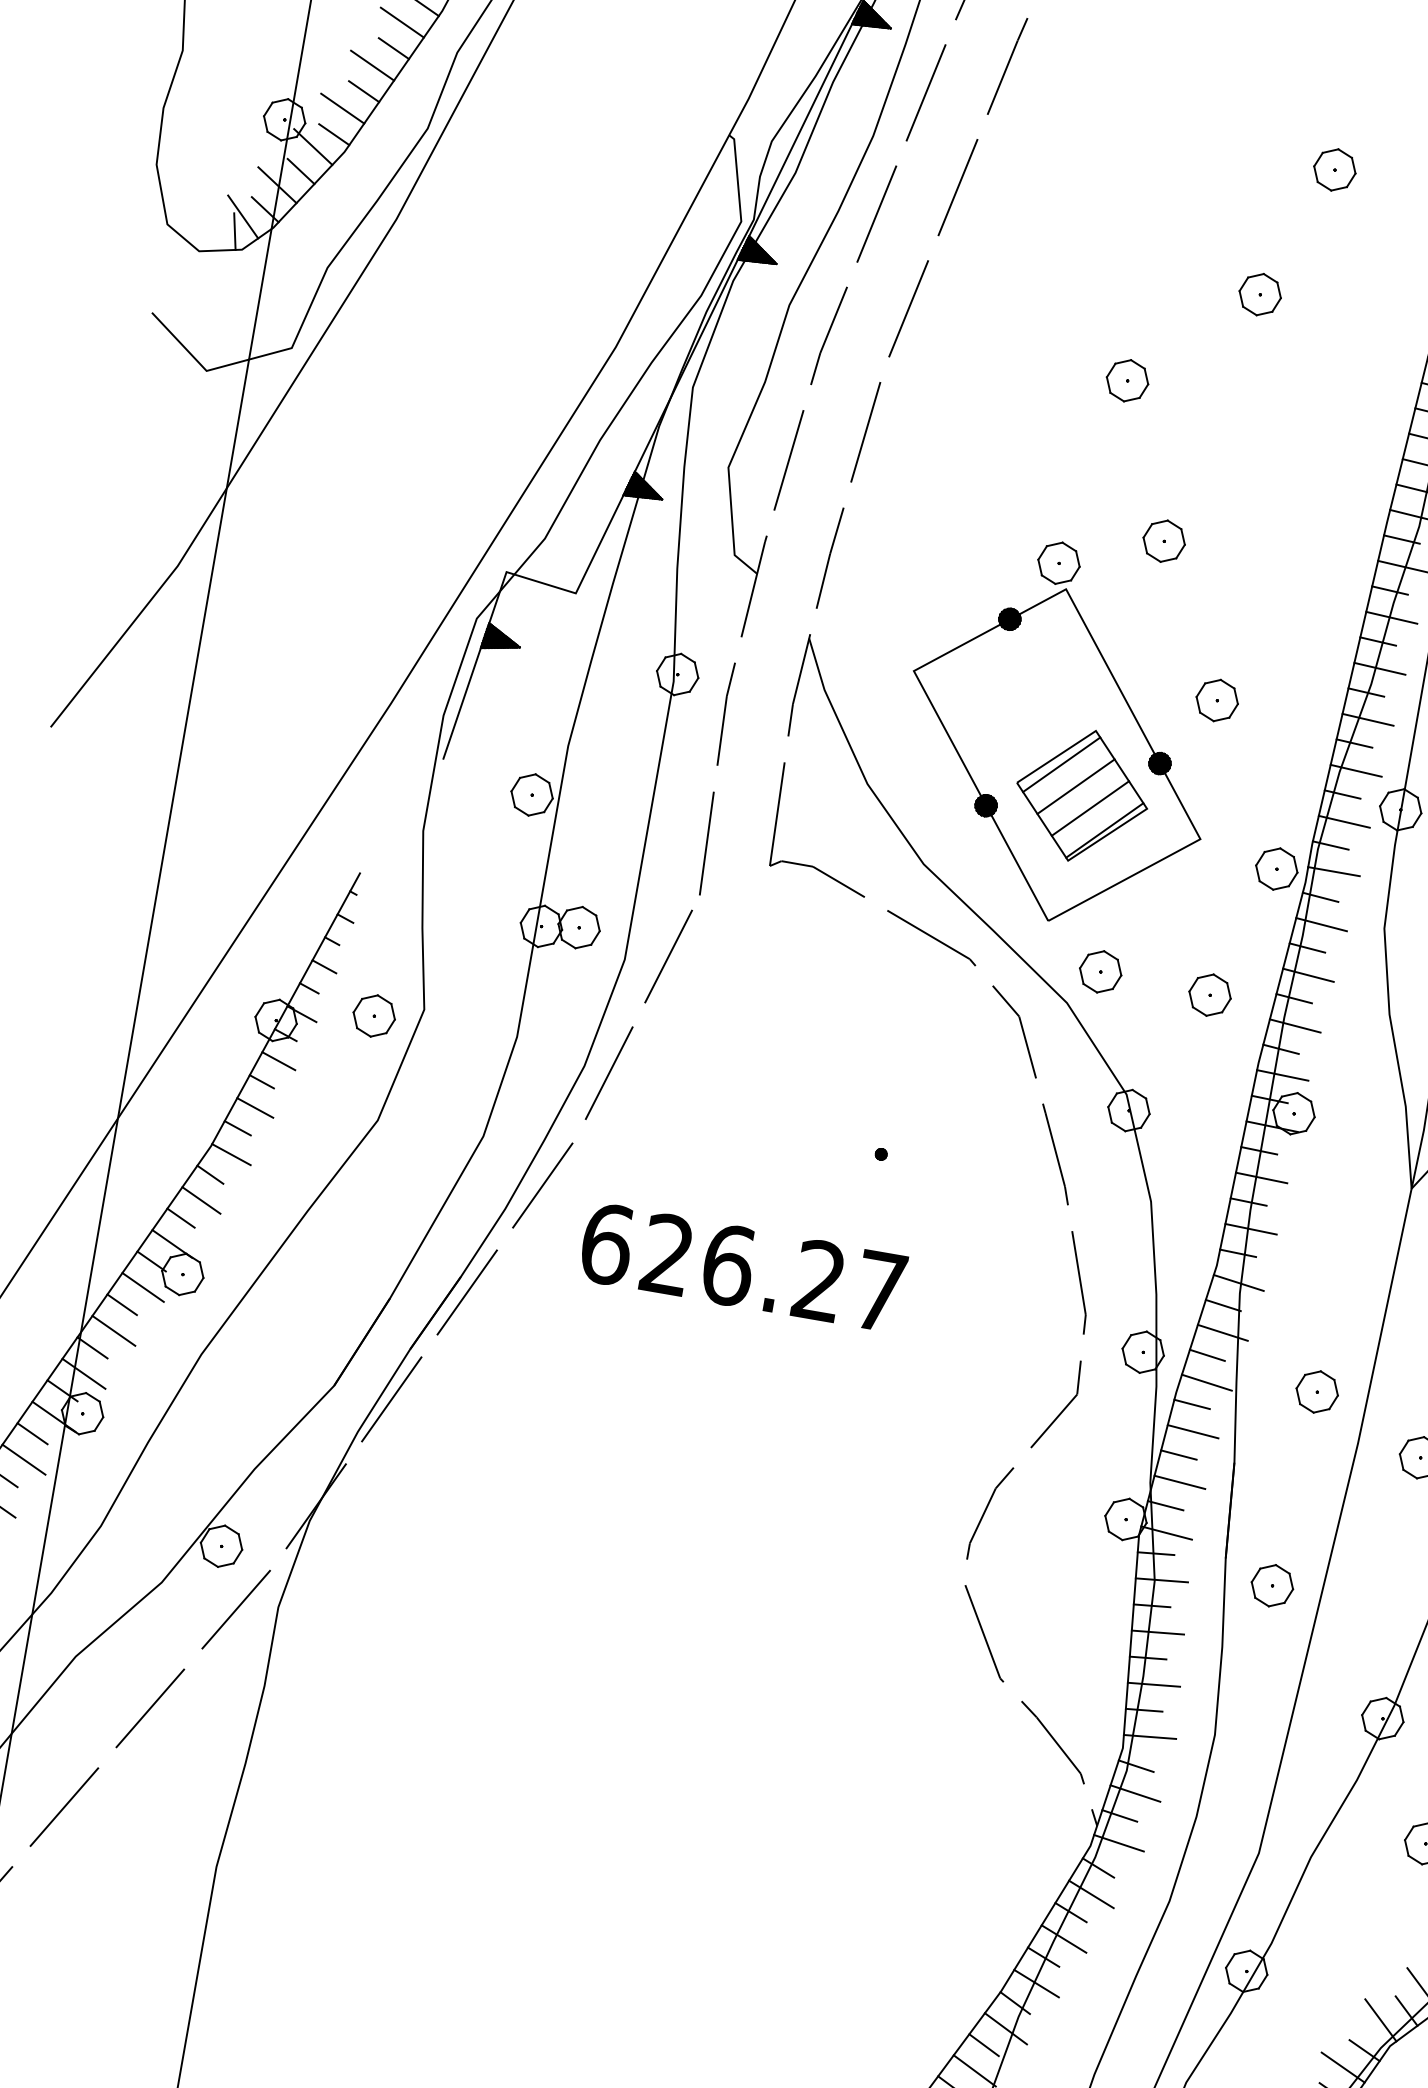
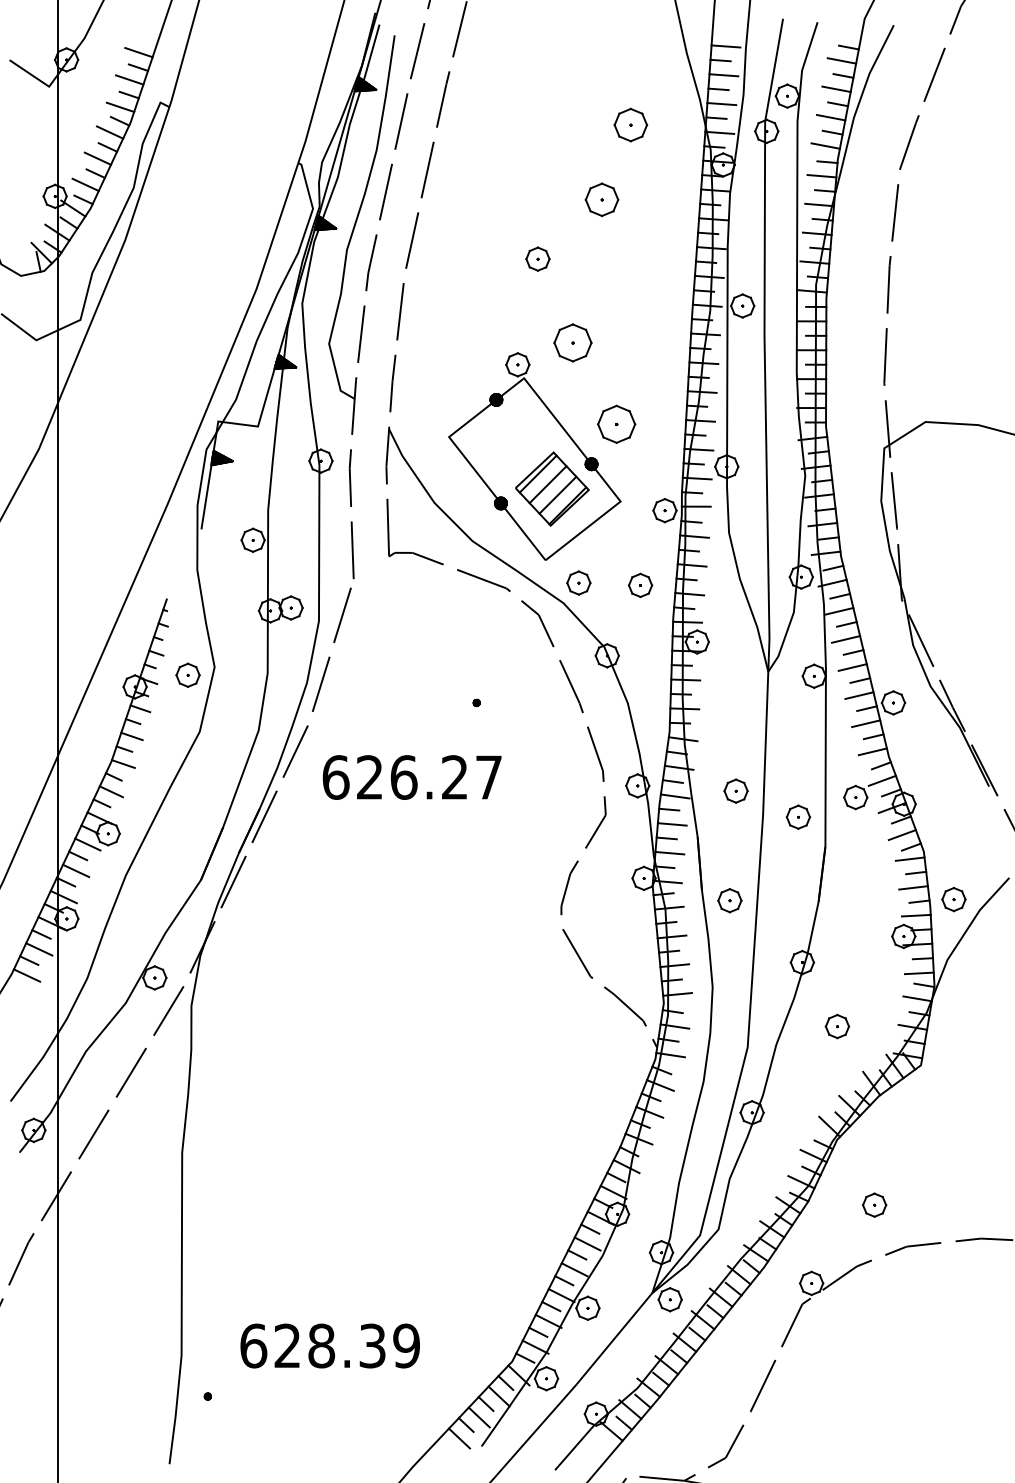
part: (1334, 168) -> (630, 124), size x1.4
part: (1259, 293) -> (601, 199), size x1.4
part: (1163, 540) -> (572, 342), size x1.6
part: (1216, 700) -> (616, 424), size x1.6

